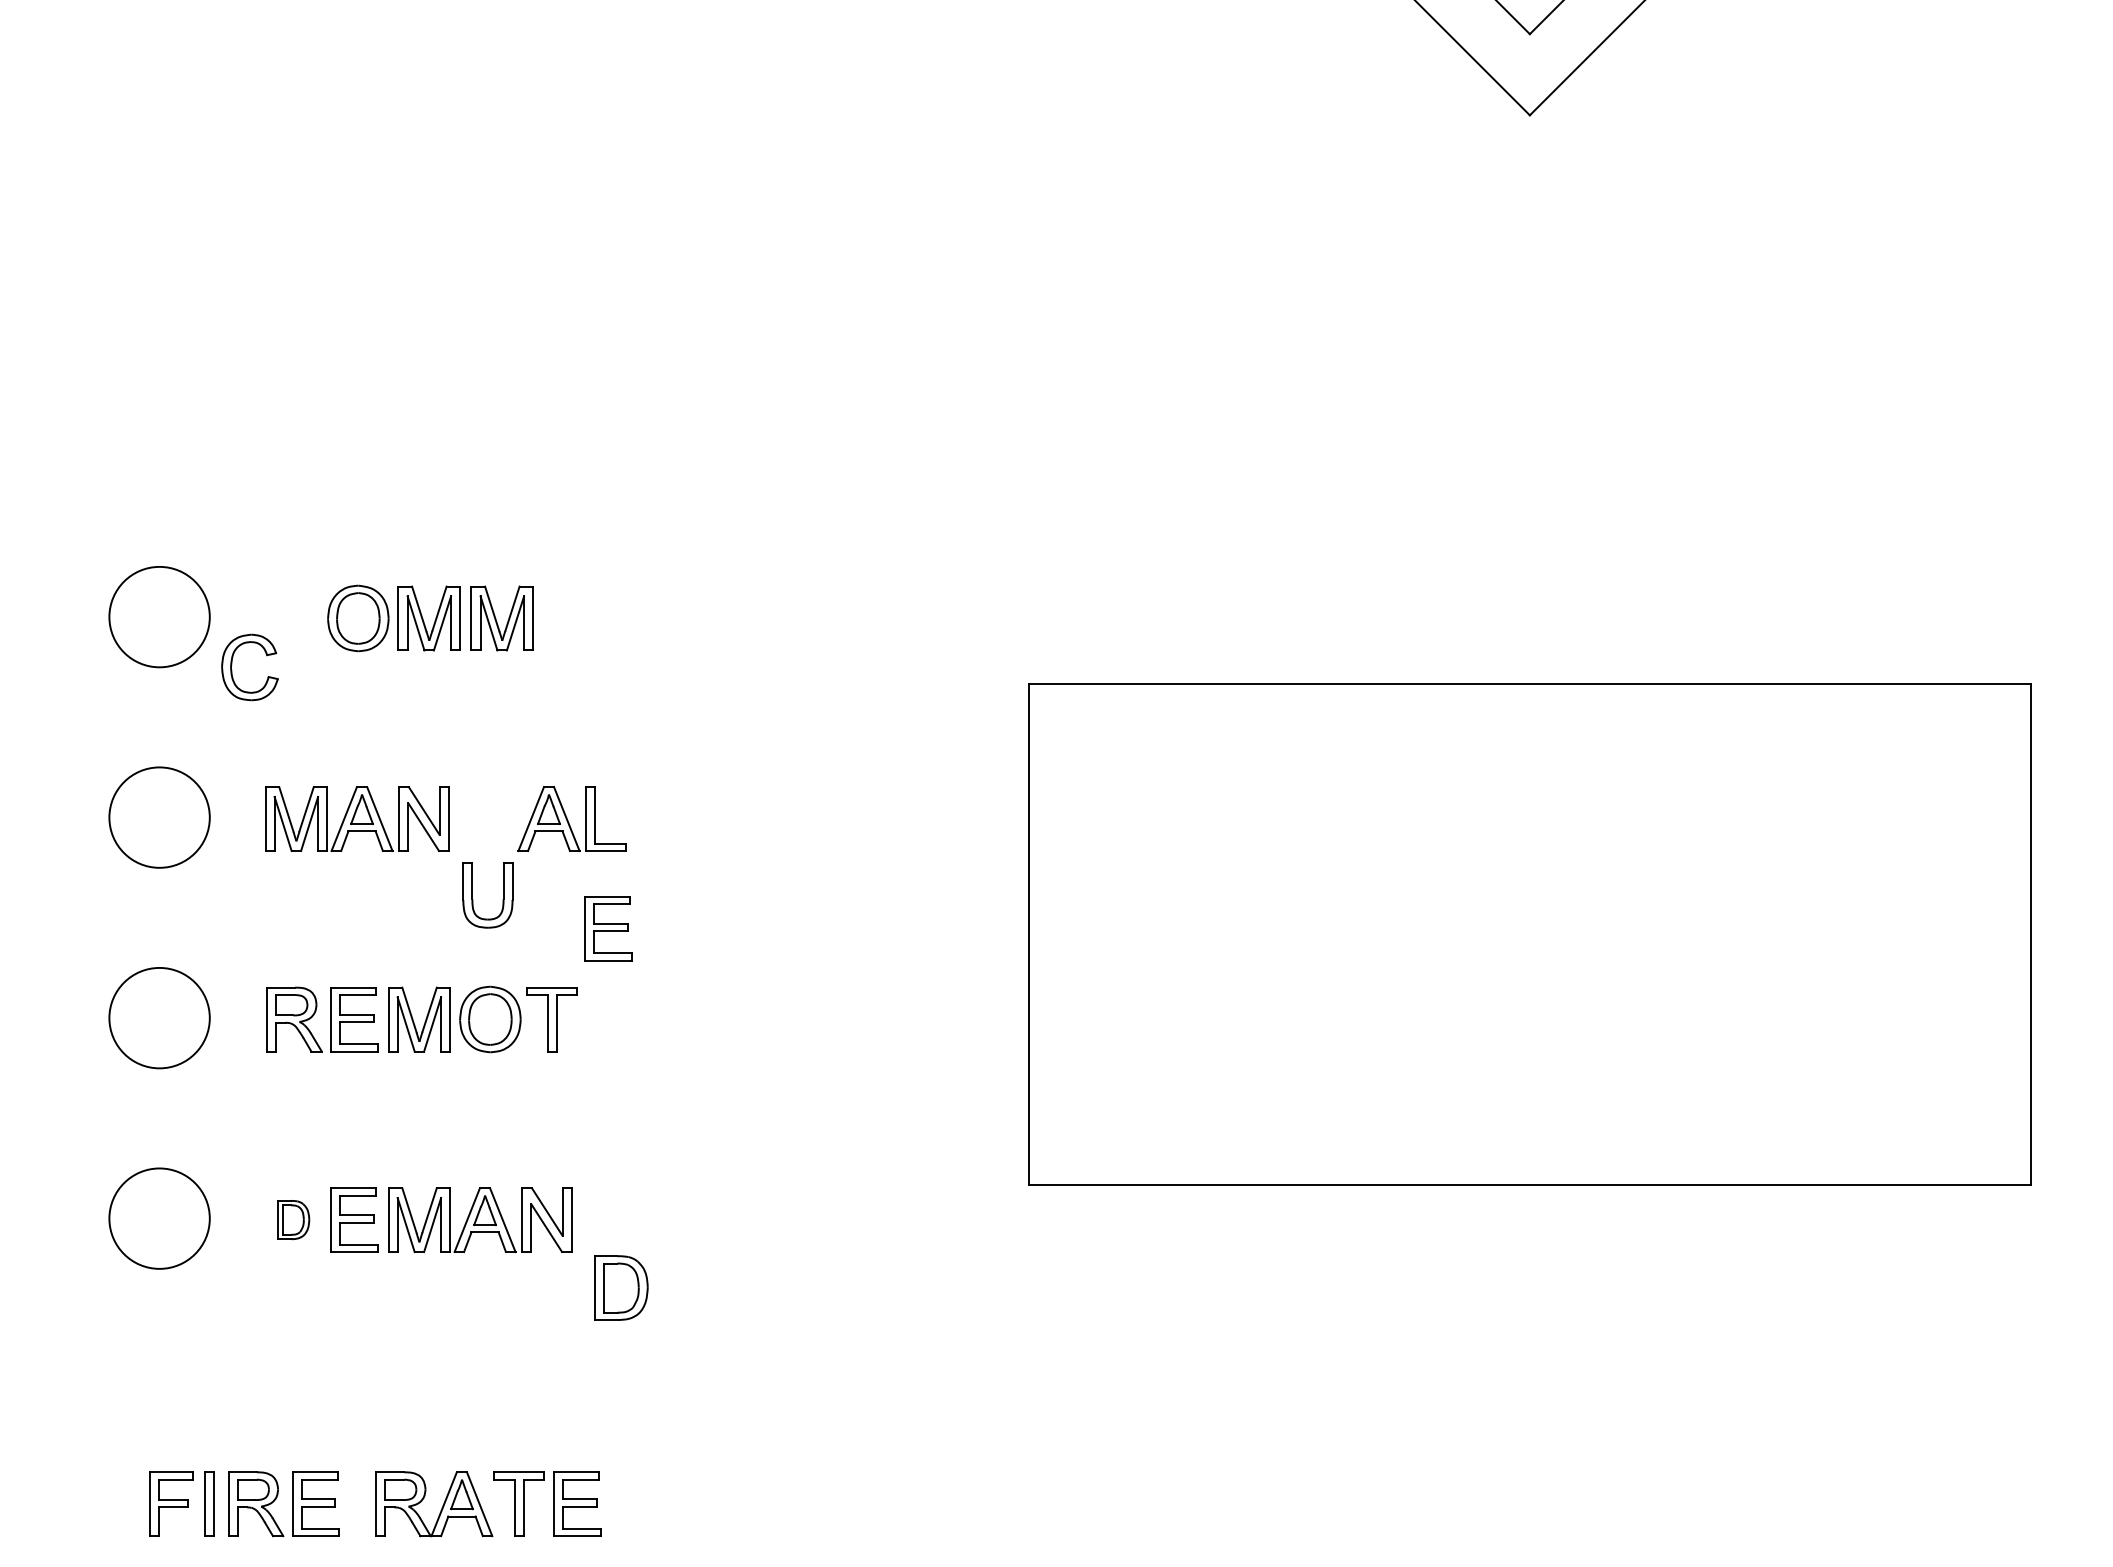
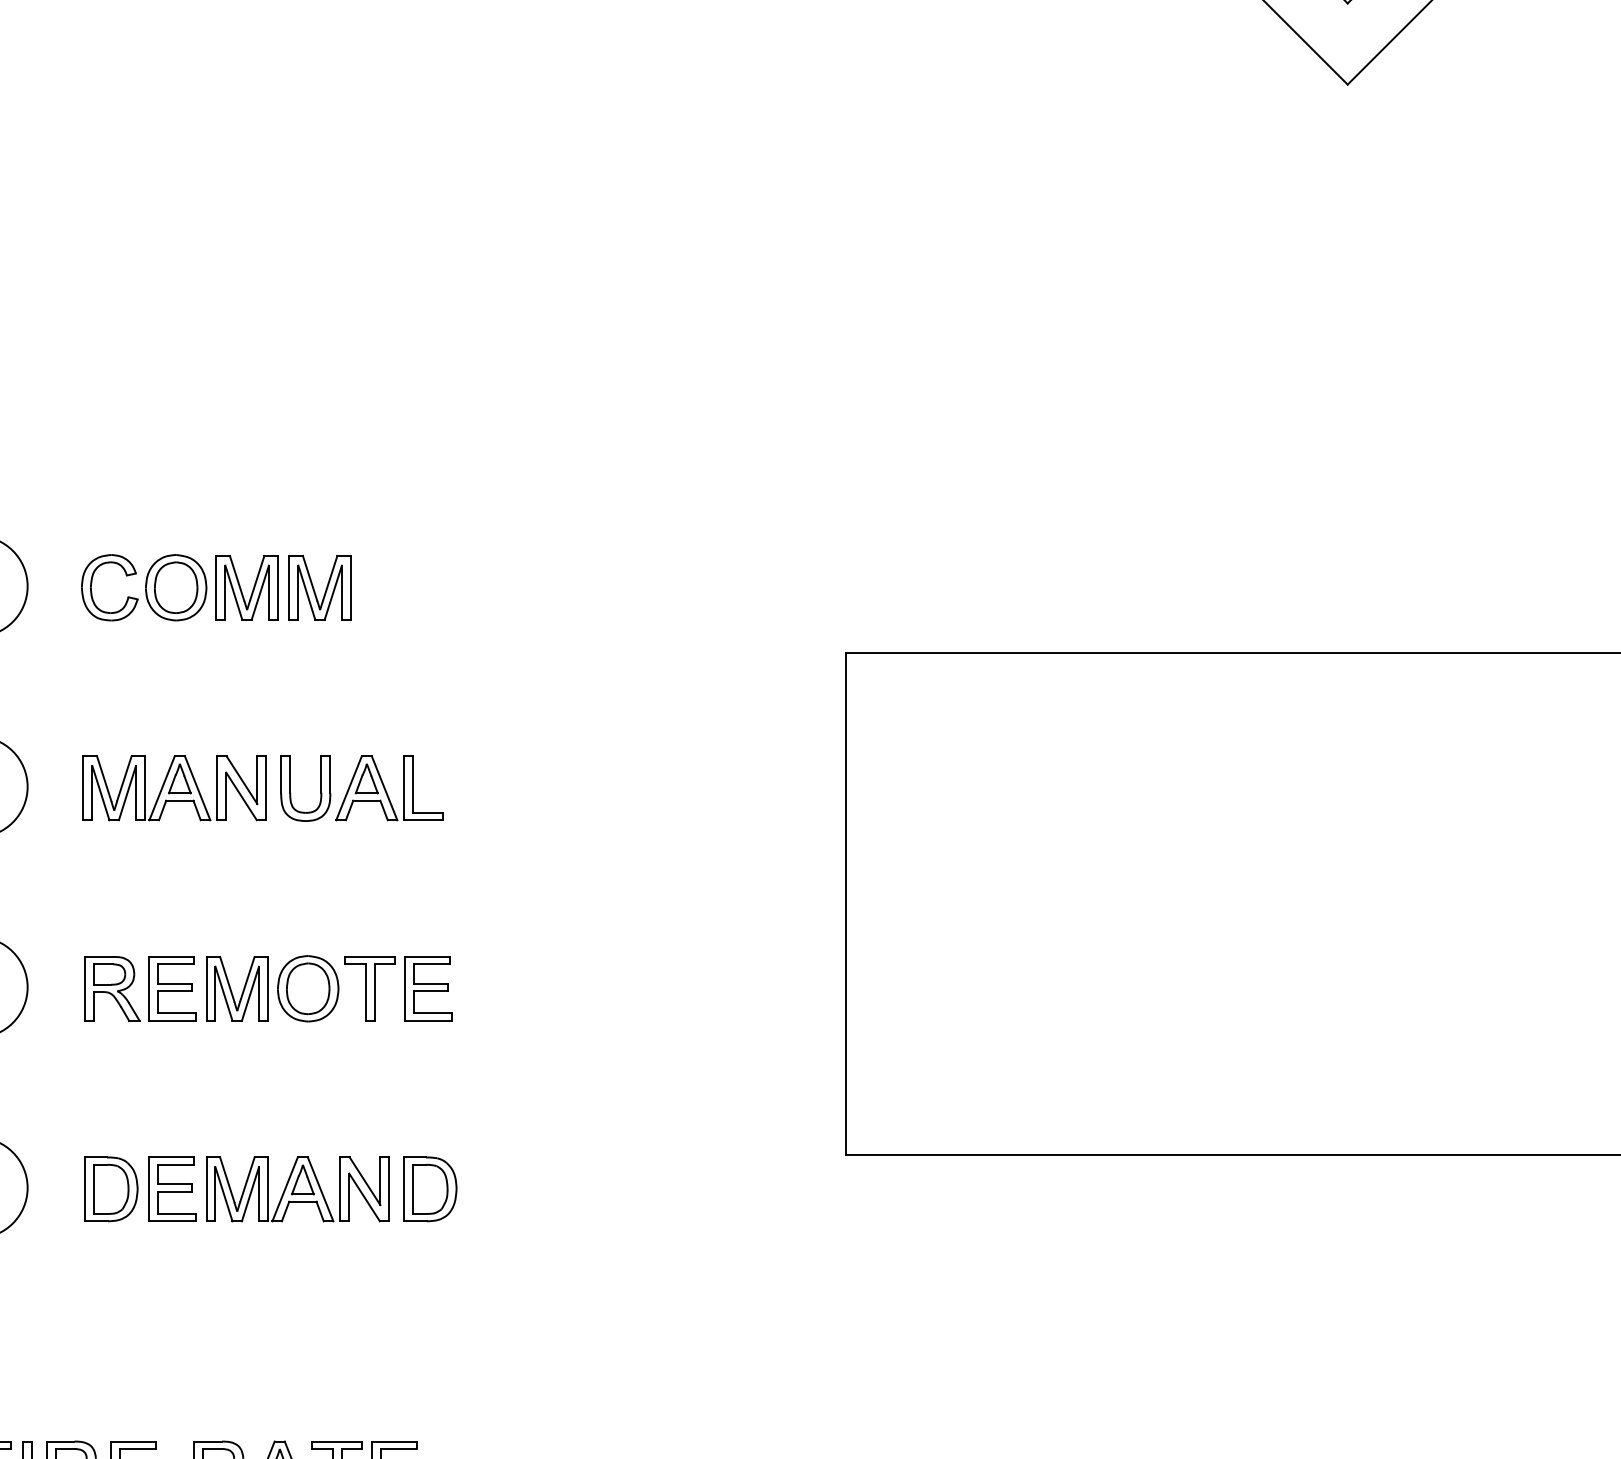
part: (232, 665) -> (92, 585), moved
part: (473, 899) -> (291, 792), moved
part: (608, 928) -> (428, 988), moved
part: (293, 1219) -> (111, 1188), size x1.67
part: (621, 1287) -> (430, 1188), moved

